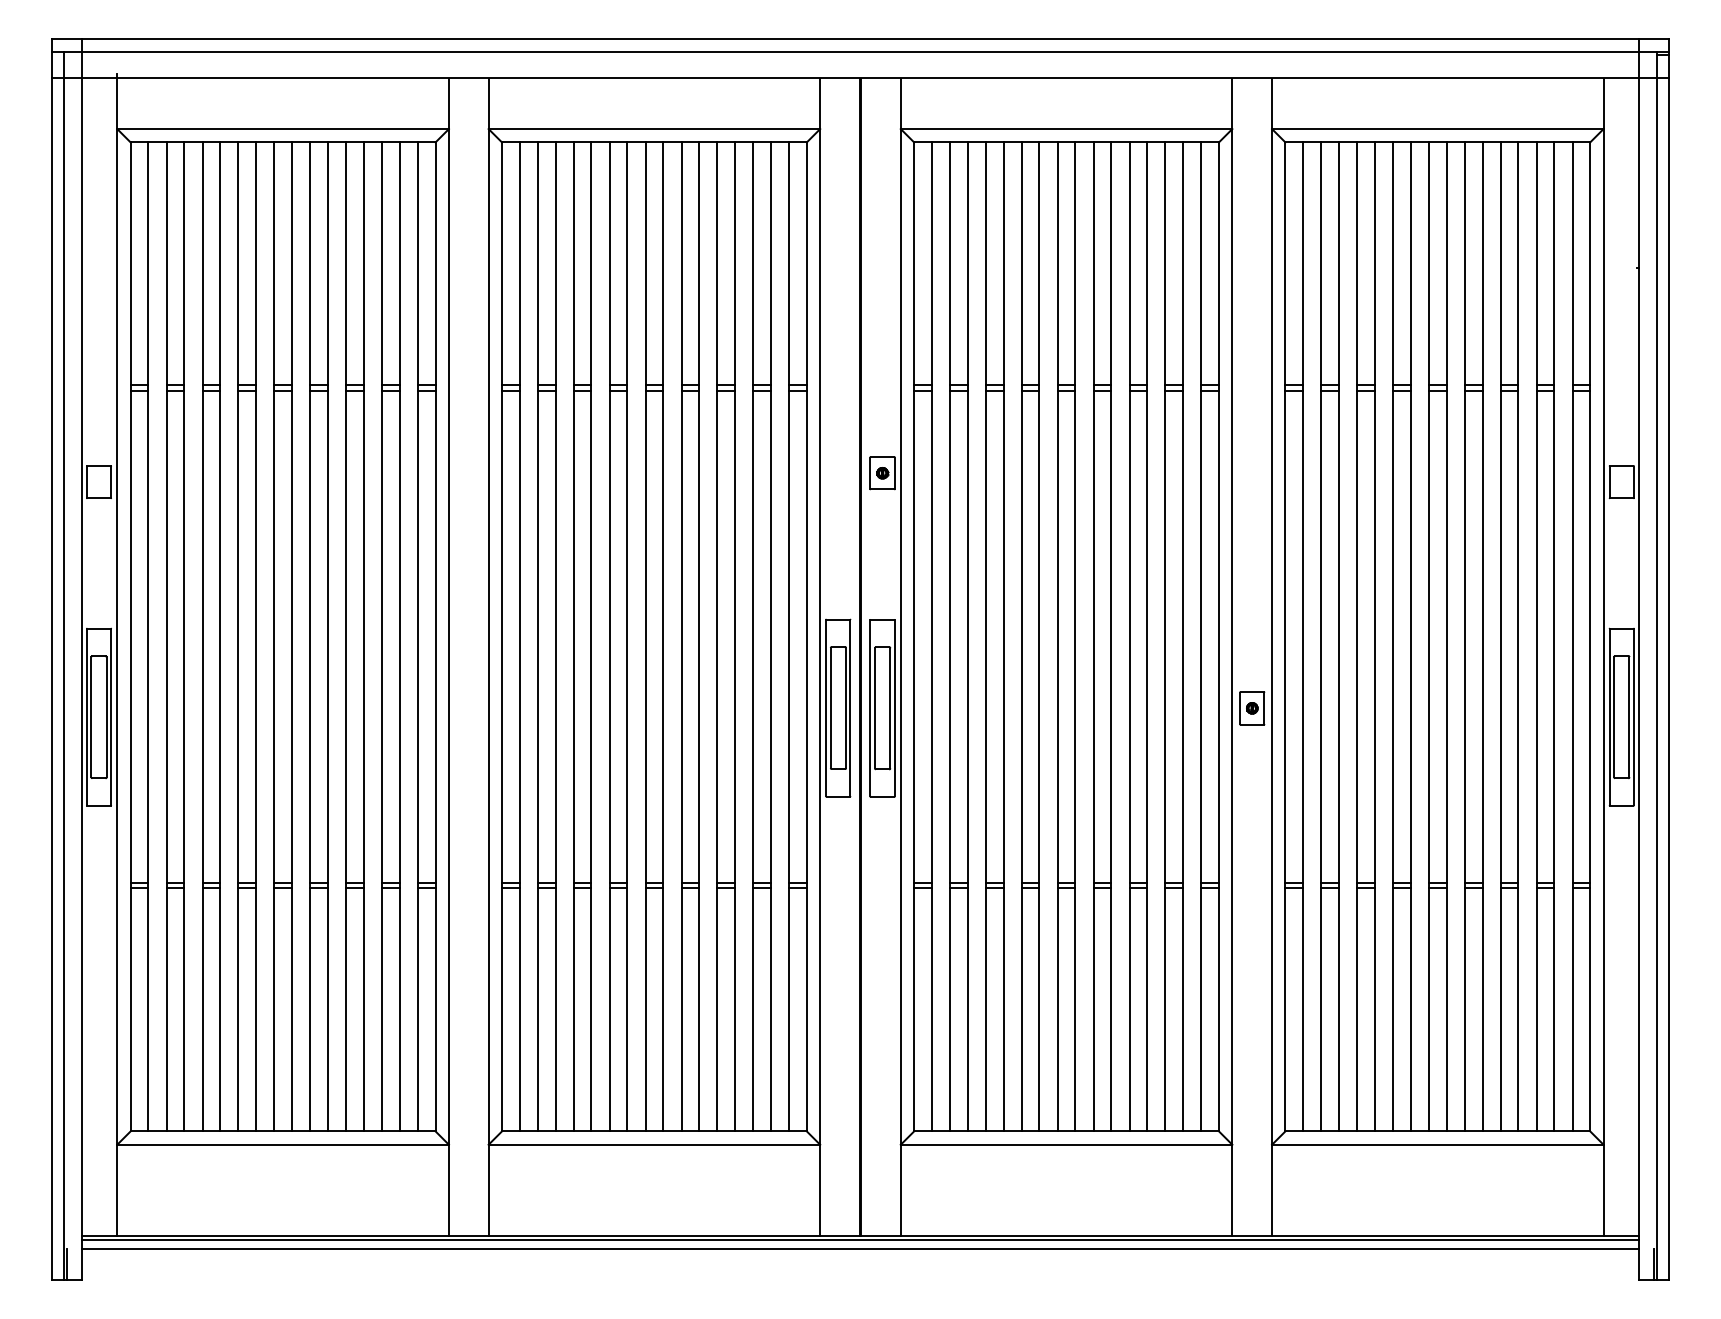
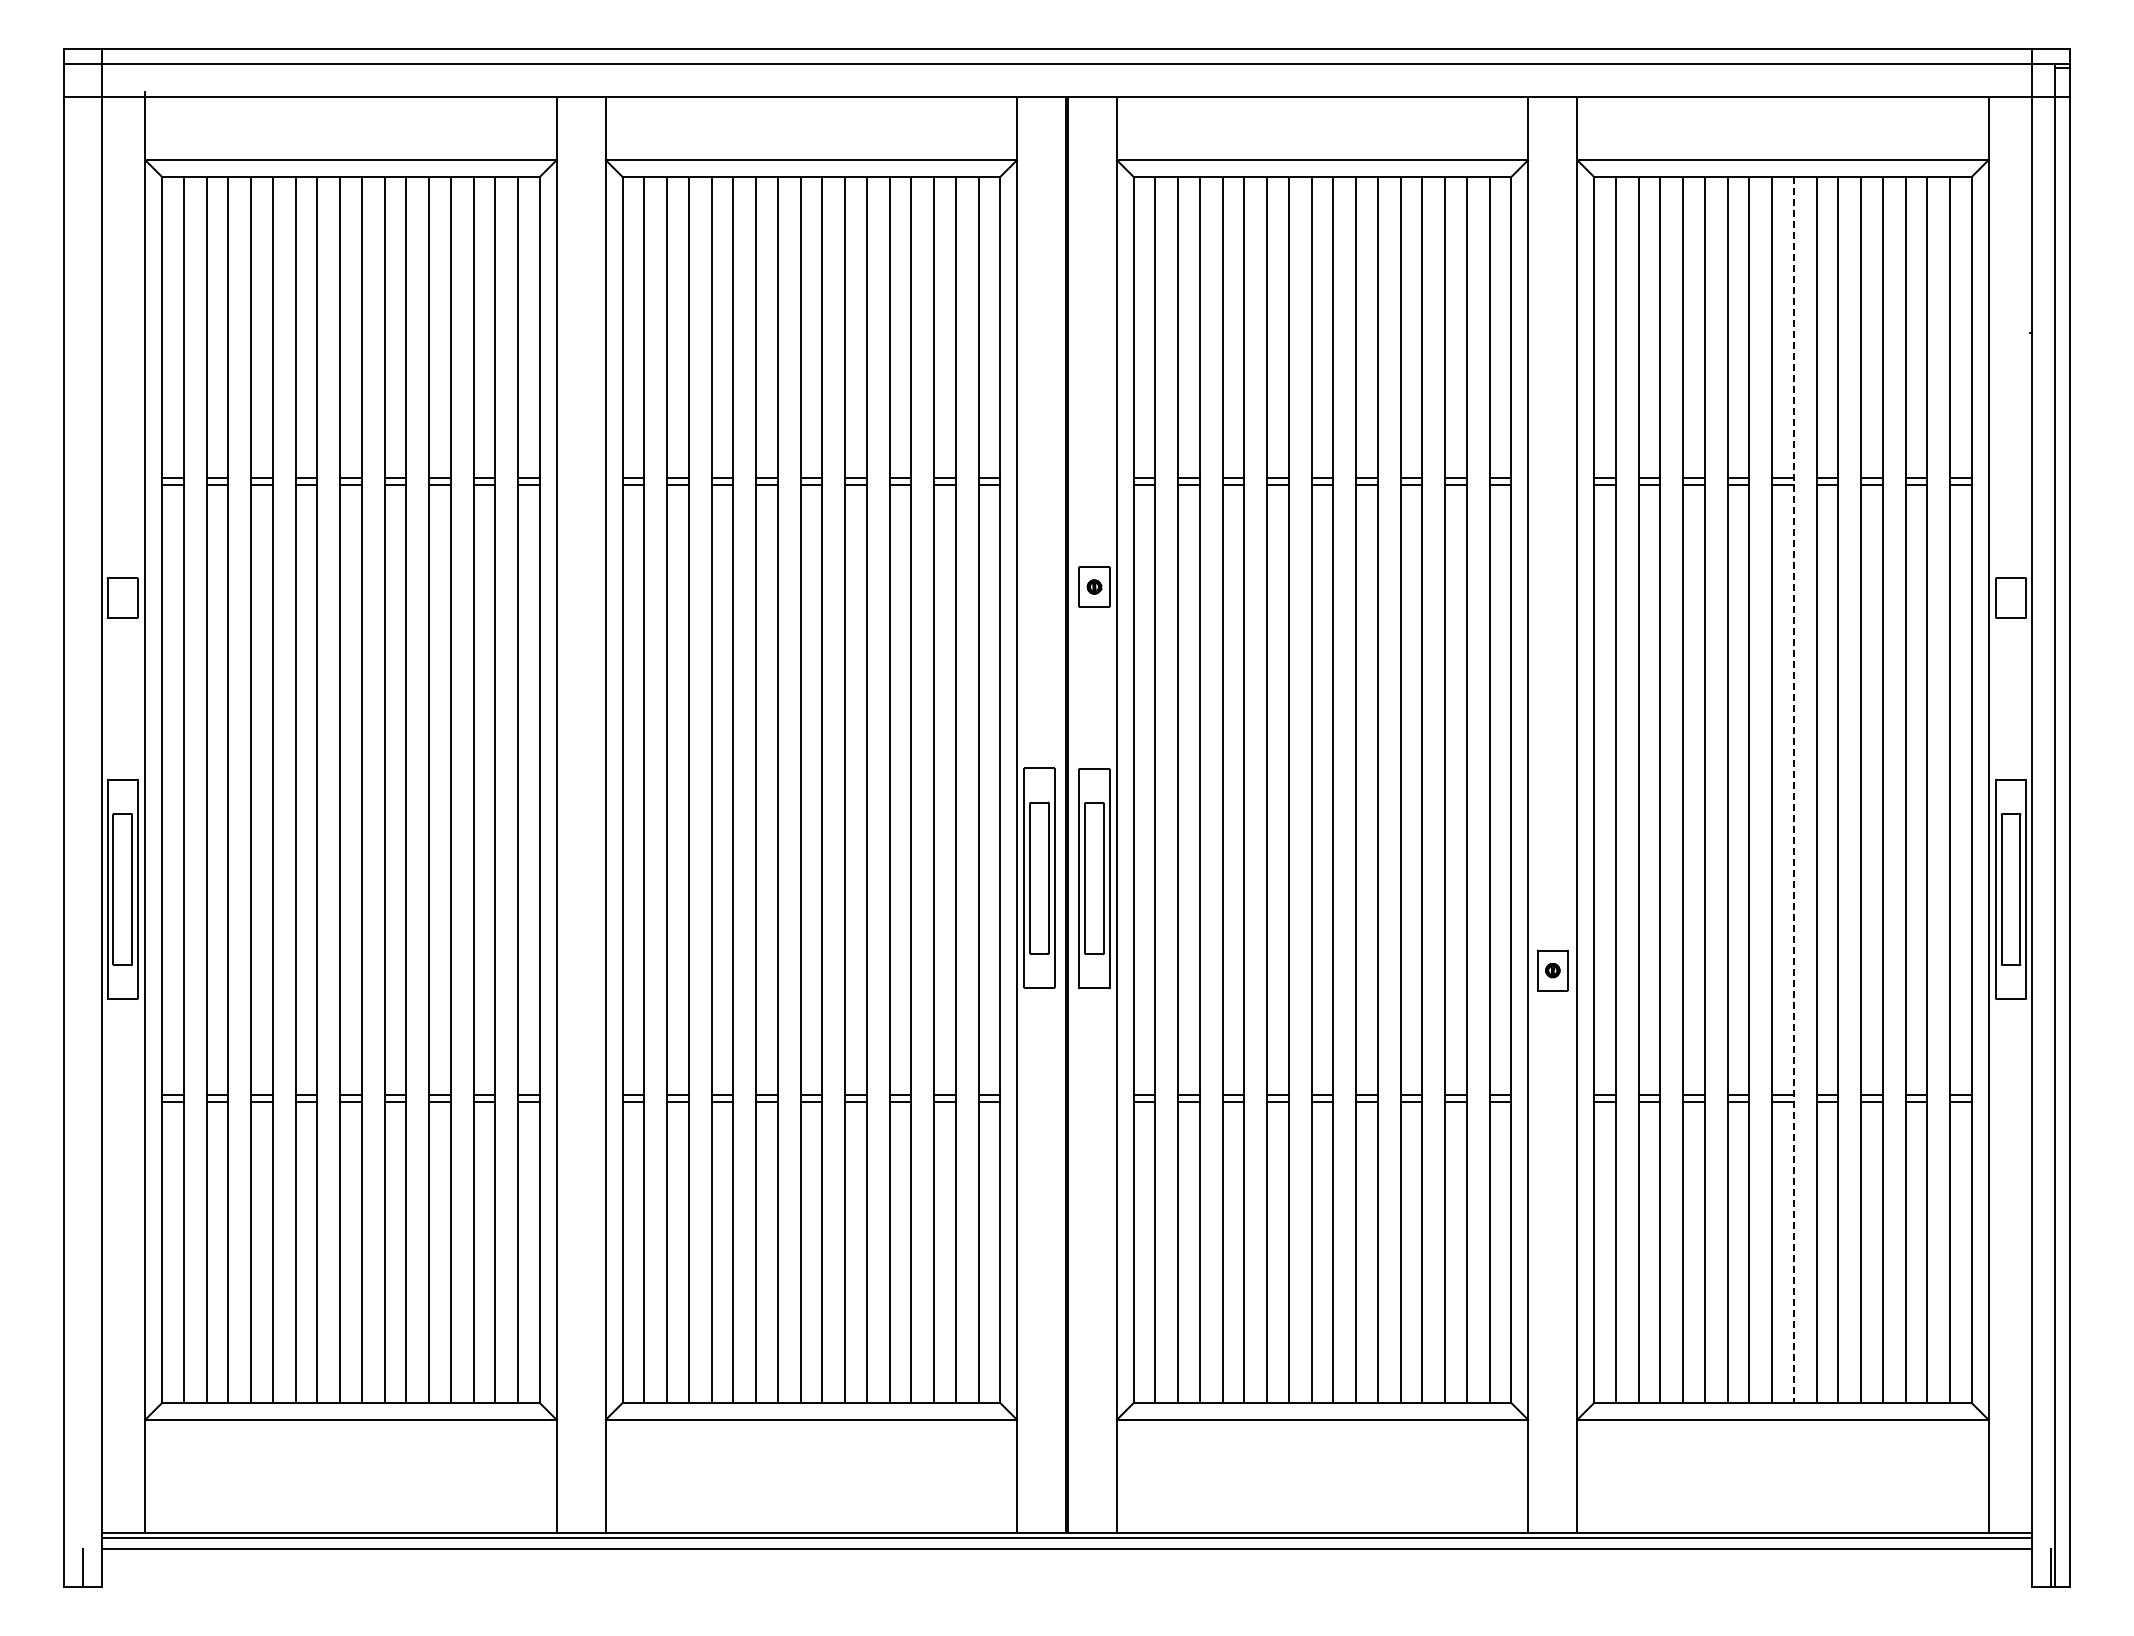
line: (1446, 637) -> (1793, 790), solid -> dashed
line: (64, 665) -> (79, 825), removed
part: (1252, 708) -> (1552, 970), moved

